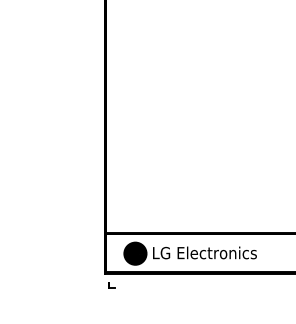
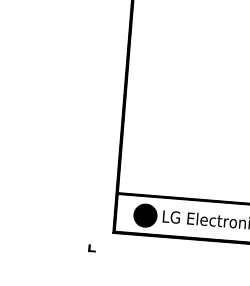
part: (111, 285) -> (91, 248), moved

